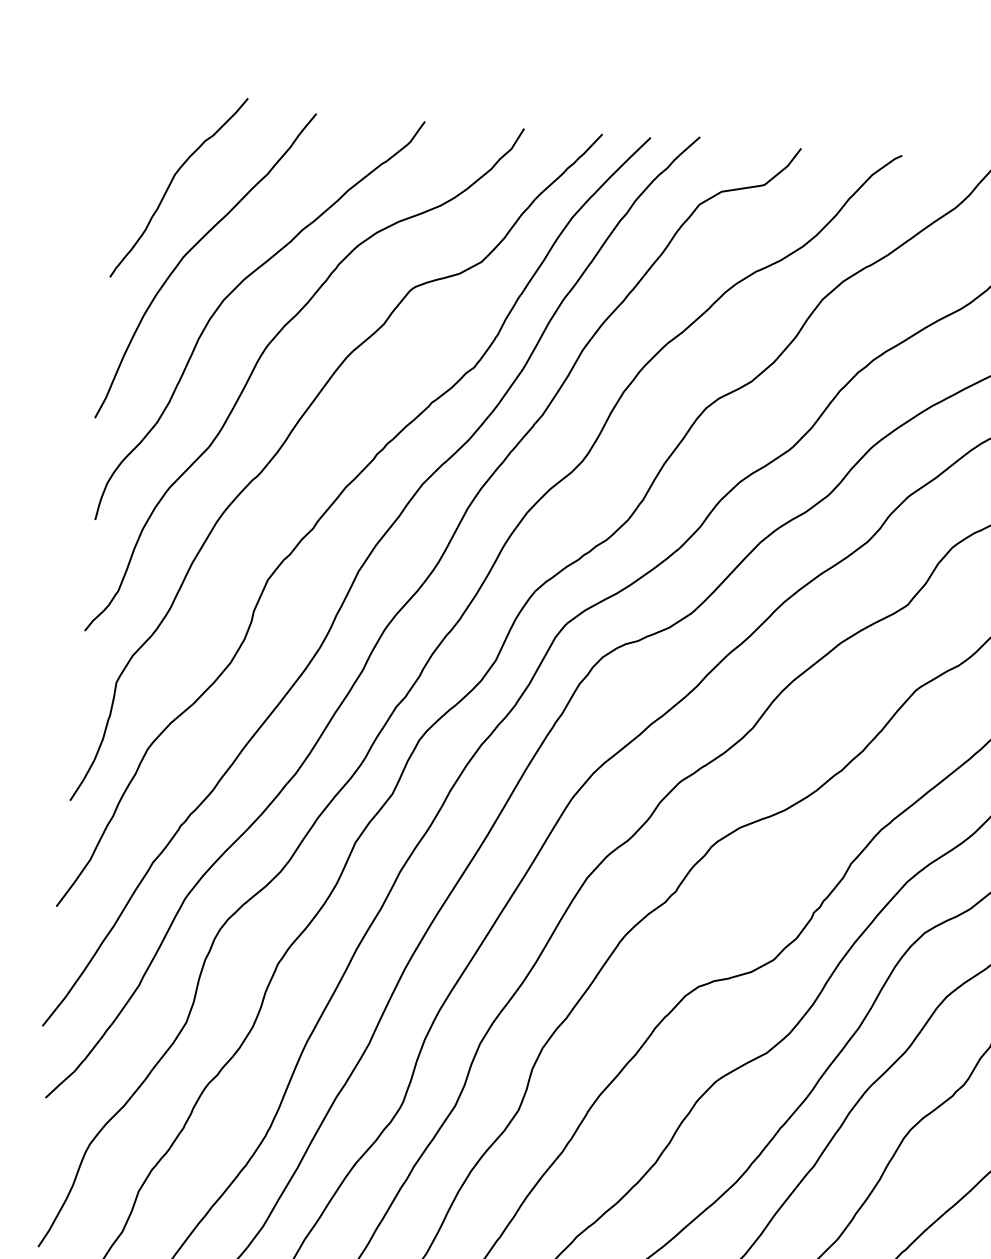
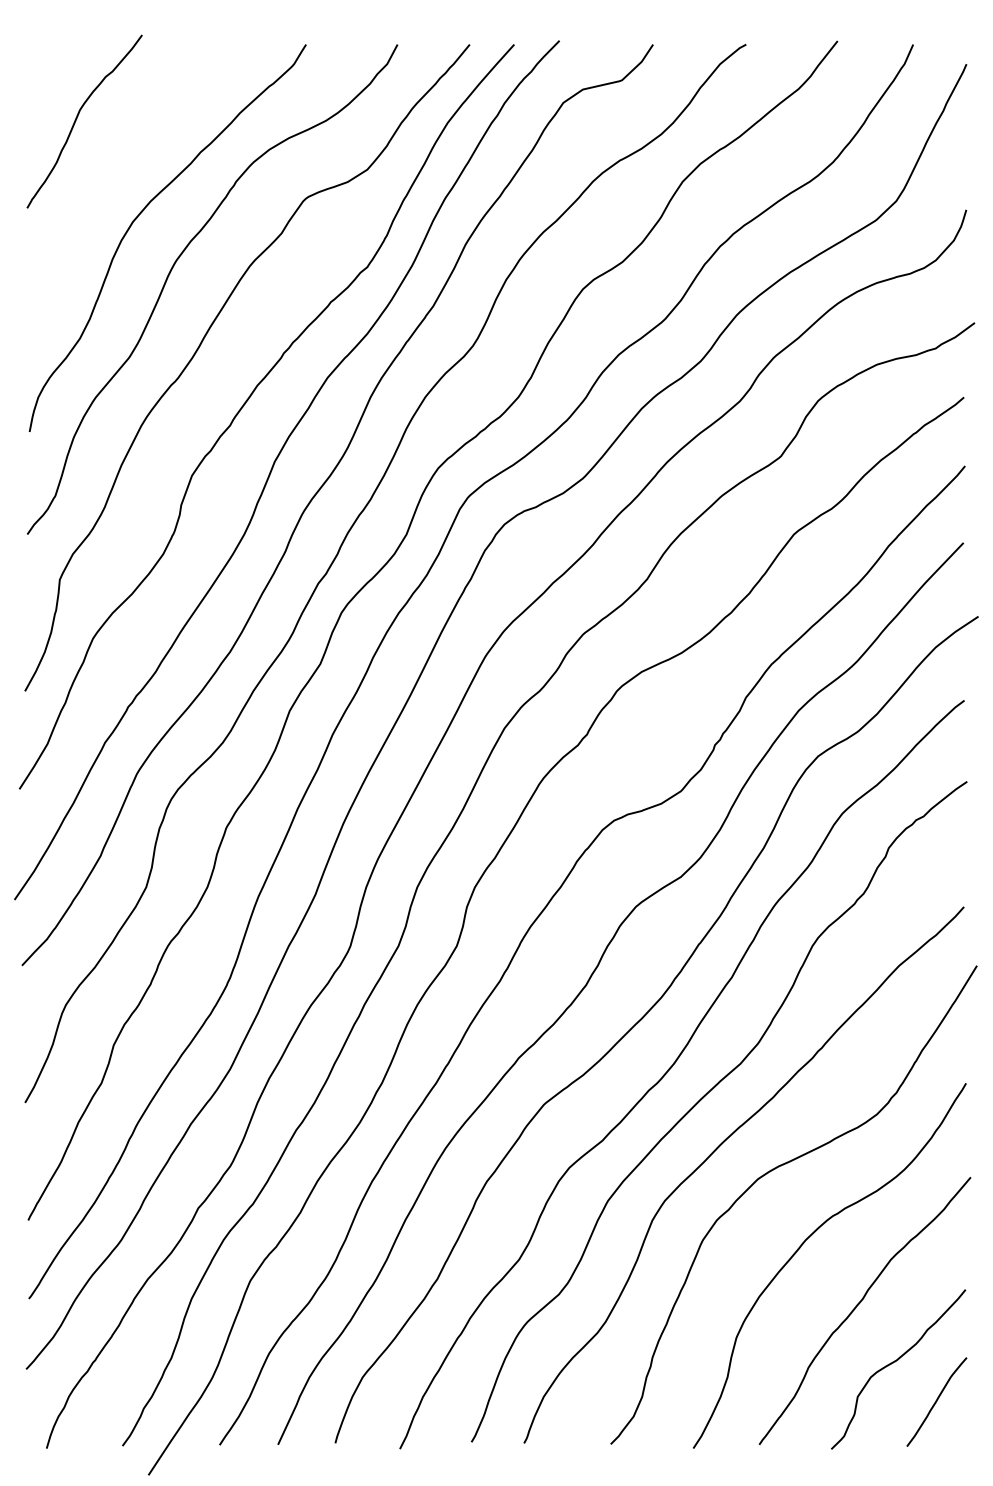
curve: (191, 250) -> (100, 178), removed

